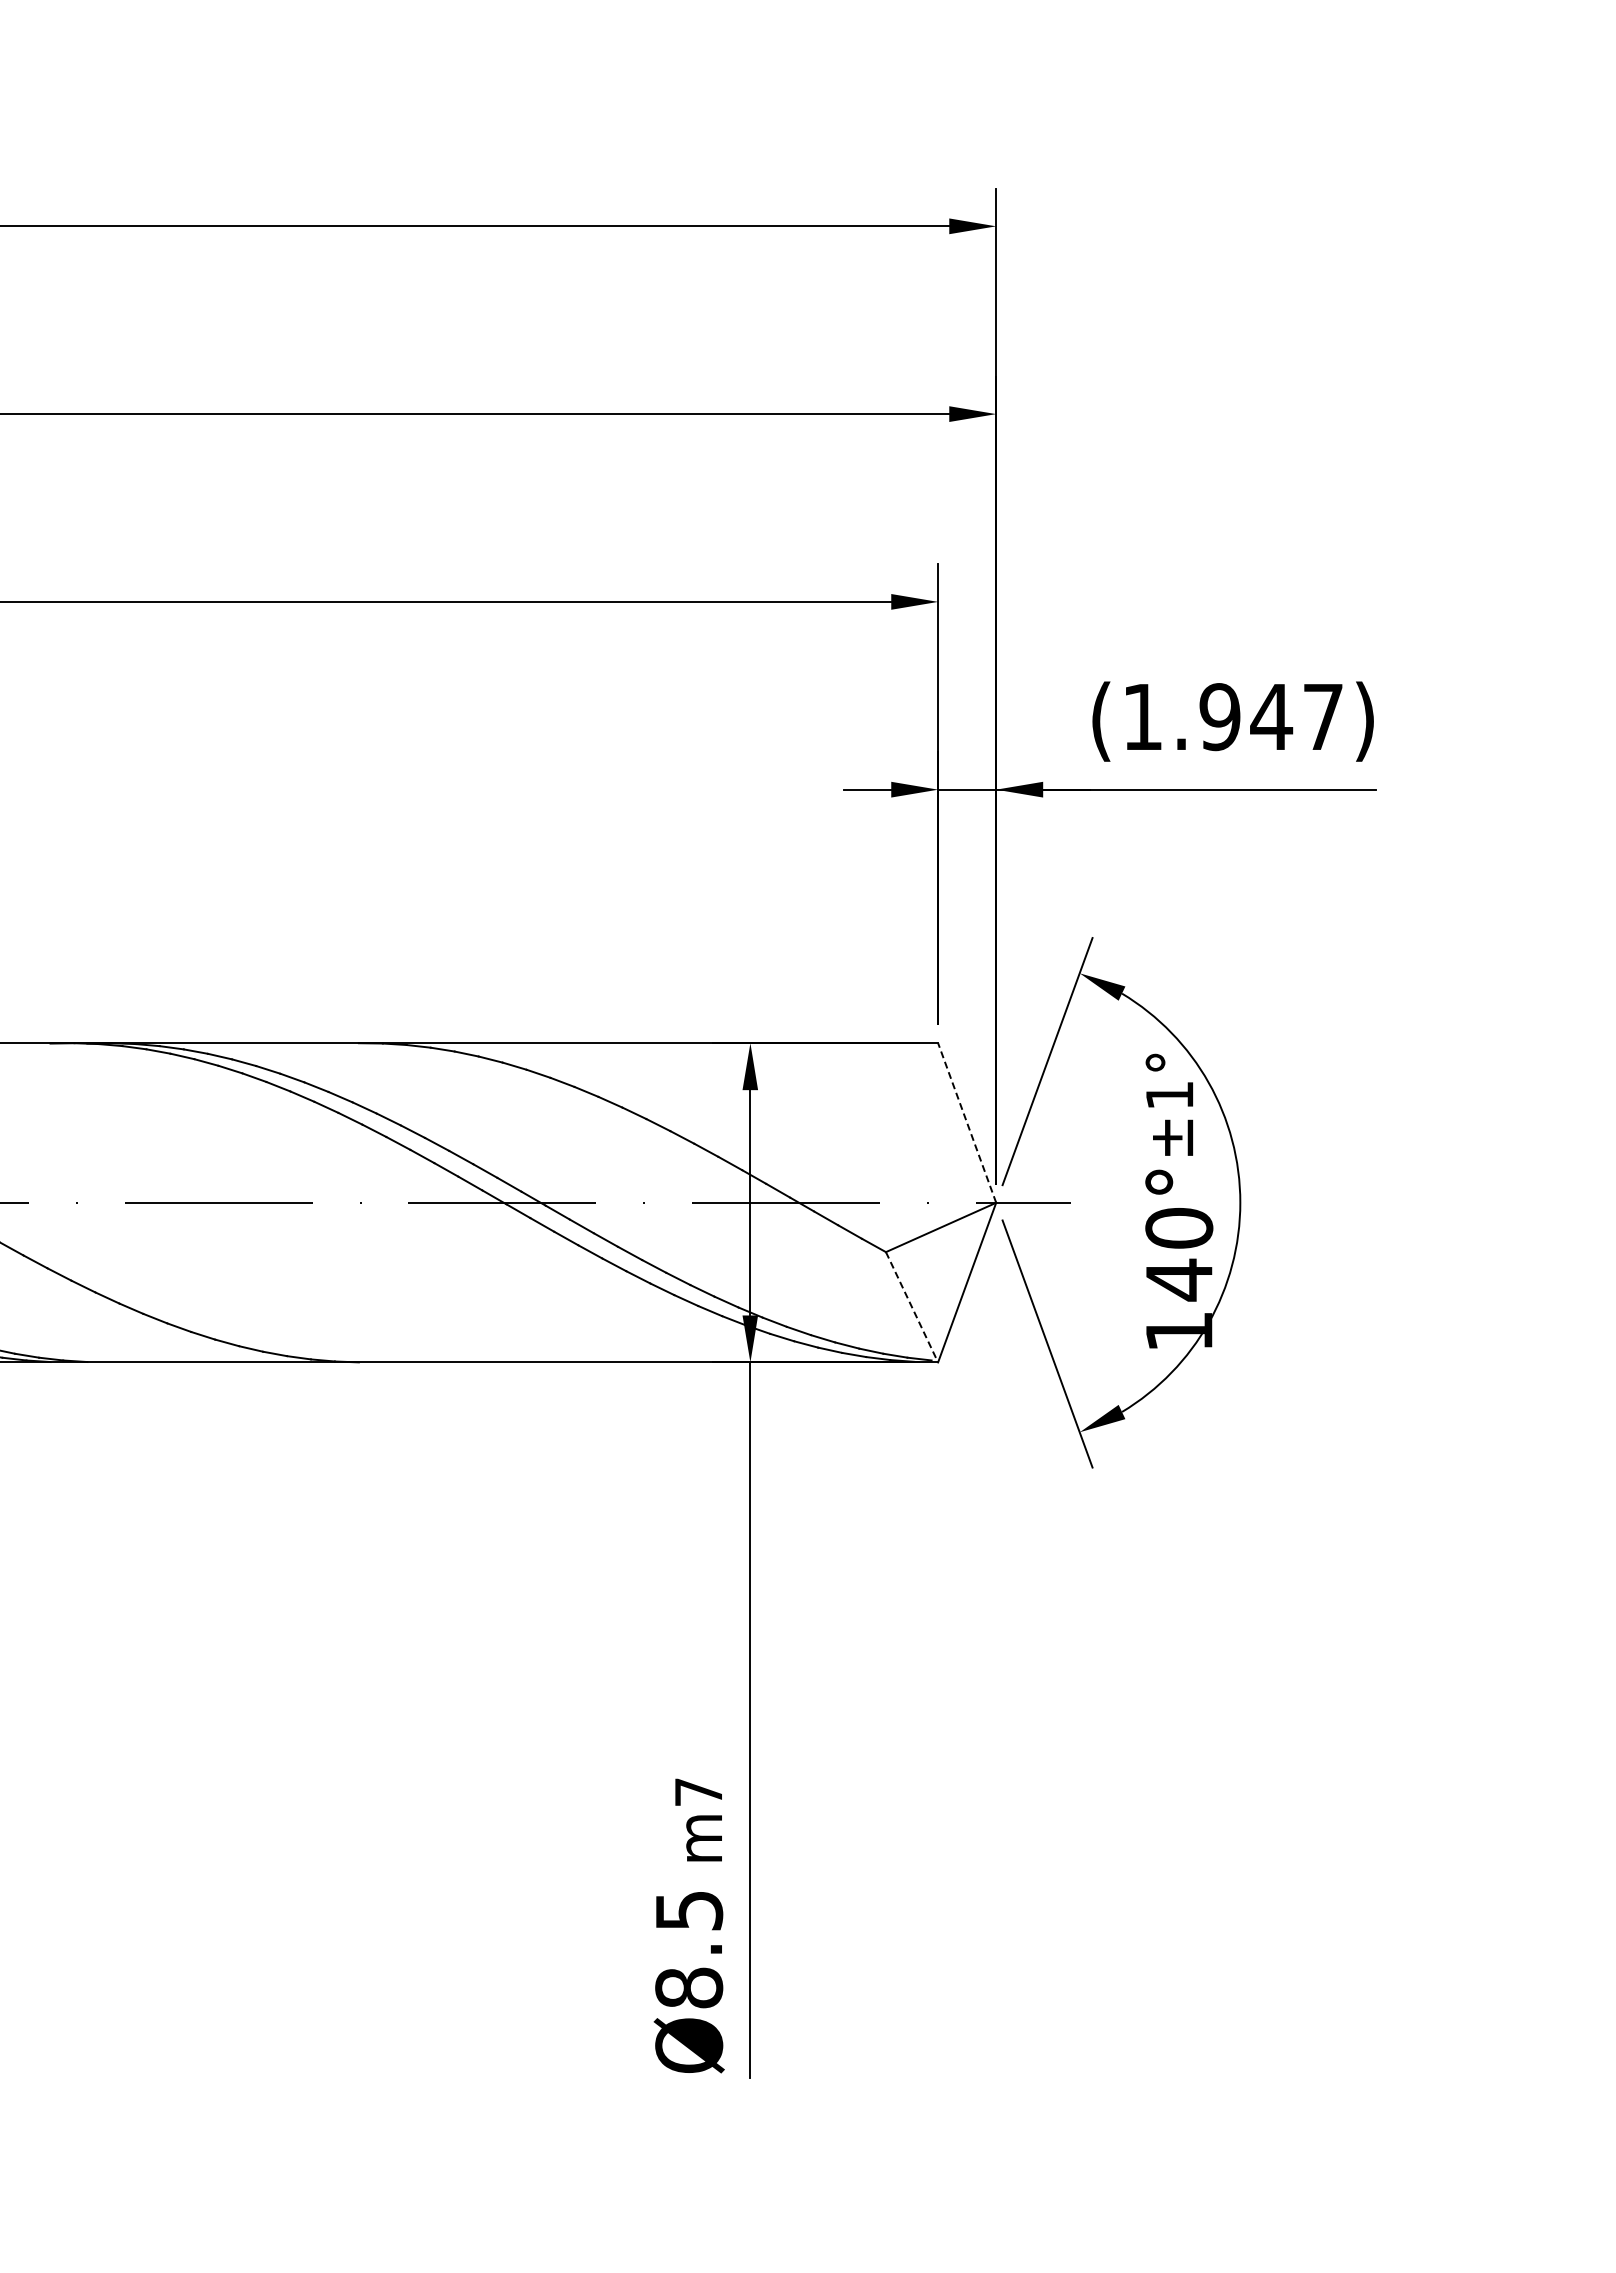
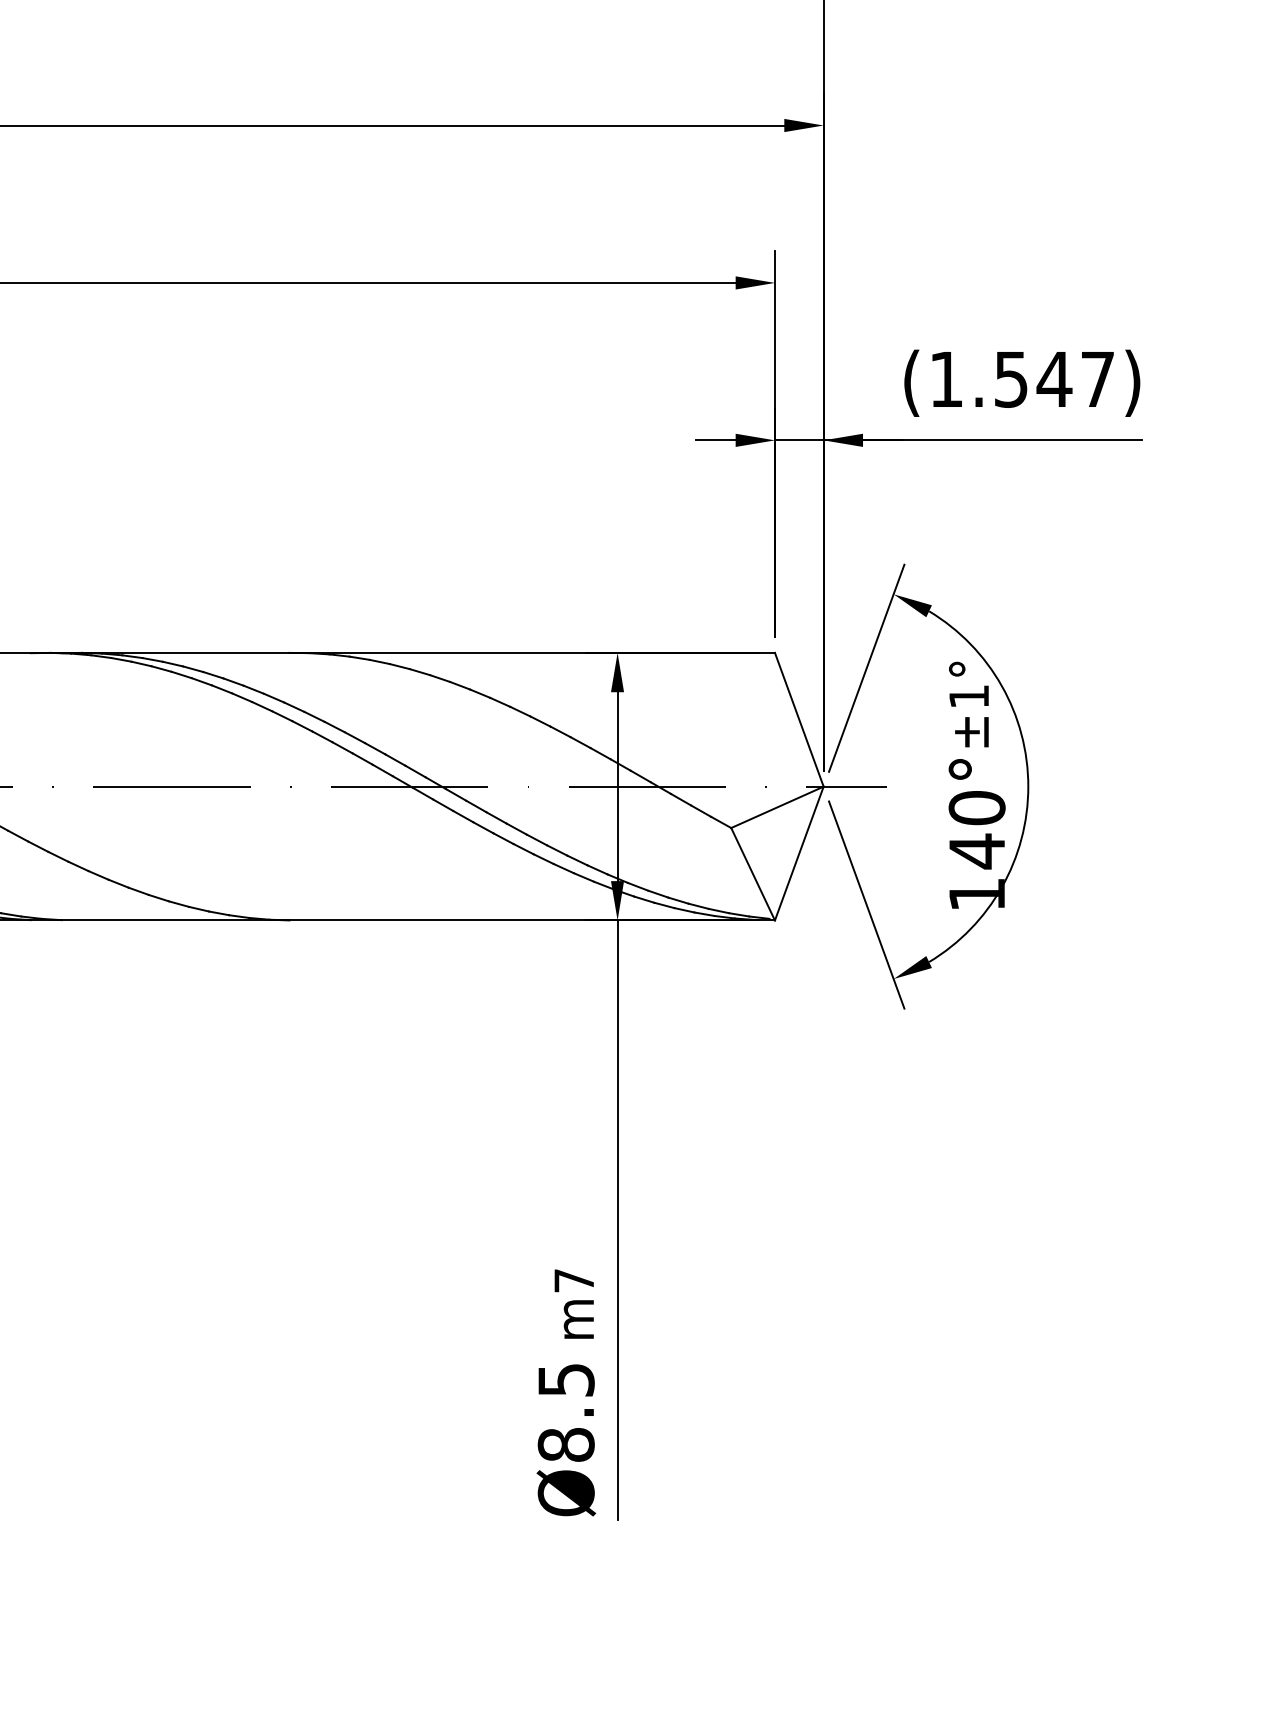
text: (1219, 716) -> (1010, 379), (1.947) -> (1.547)
line: (967, 1123) -> (799, 720), dashed -> solid
line: (912, 1307) -> (753, 874), dashed -> solid

